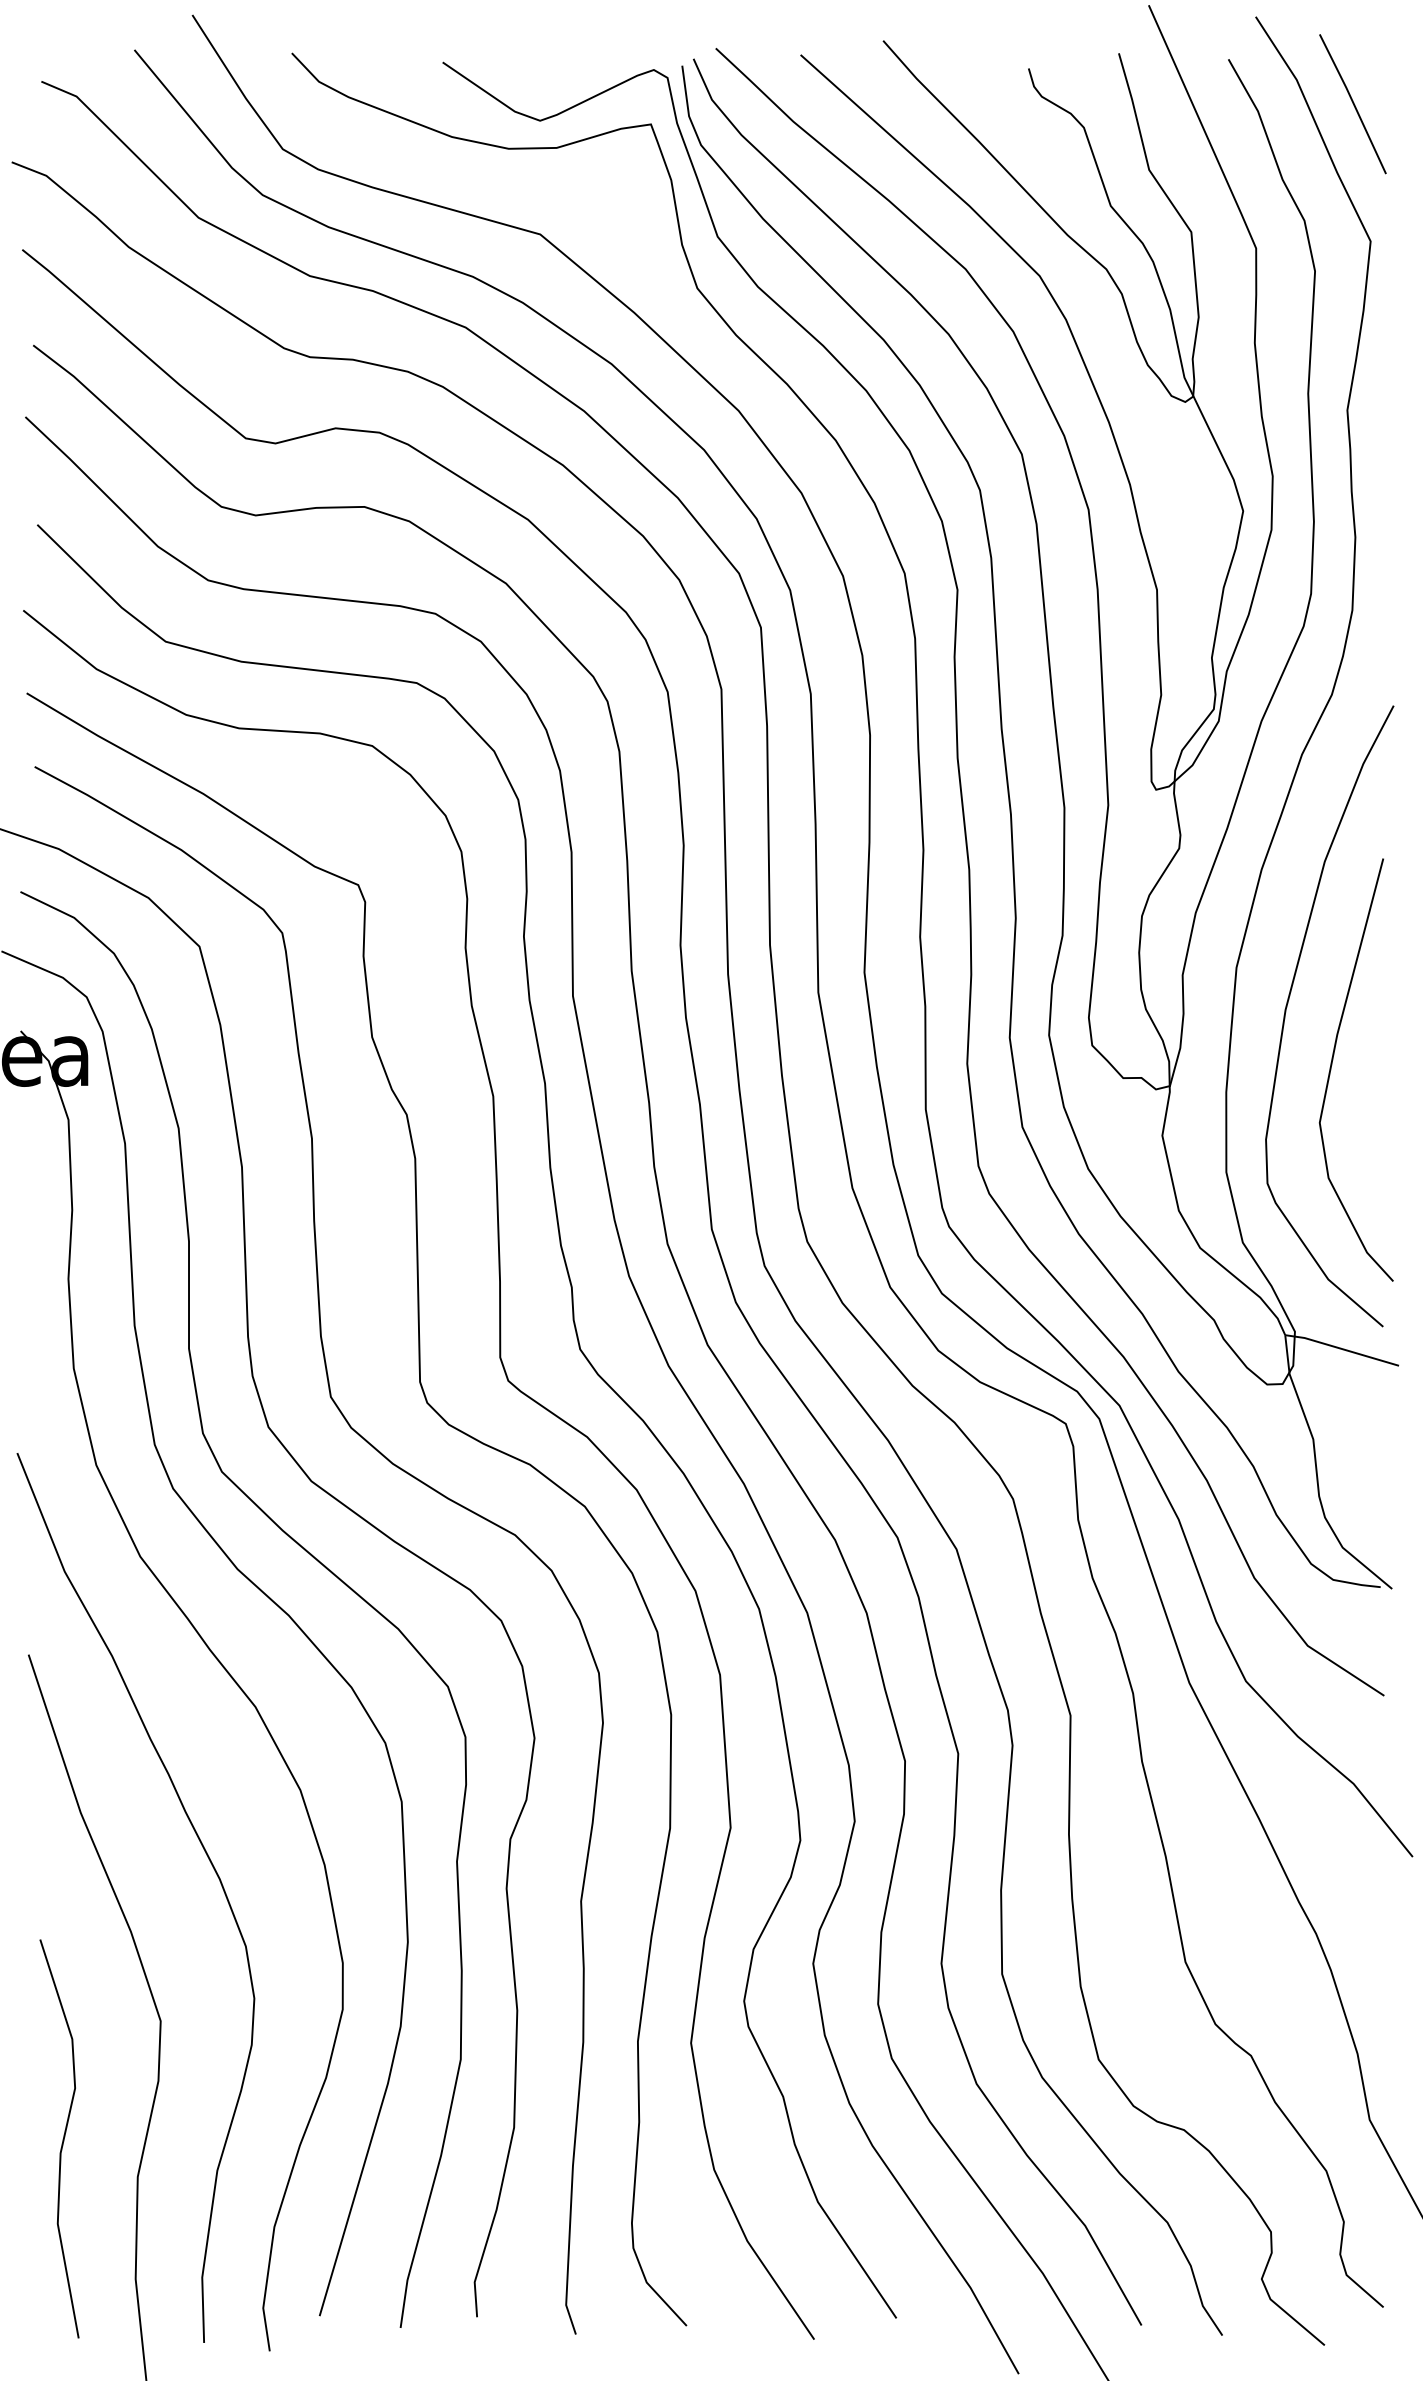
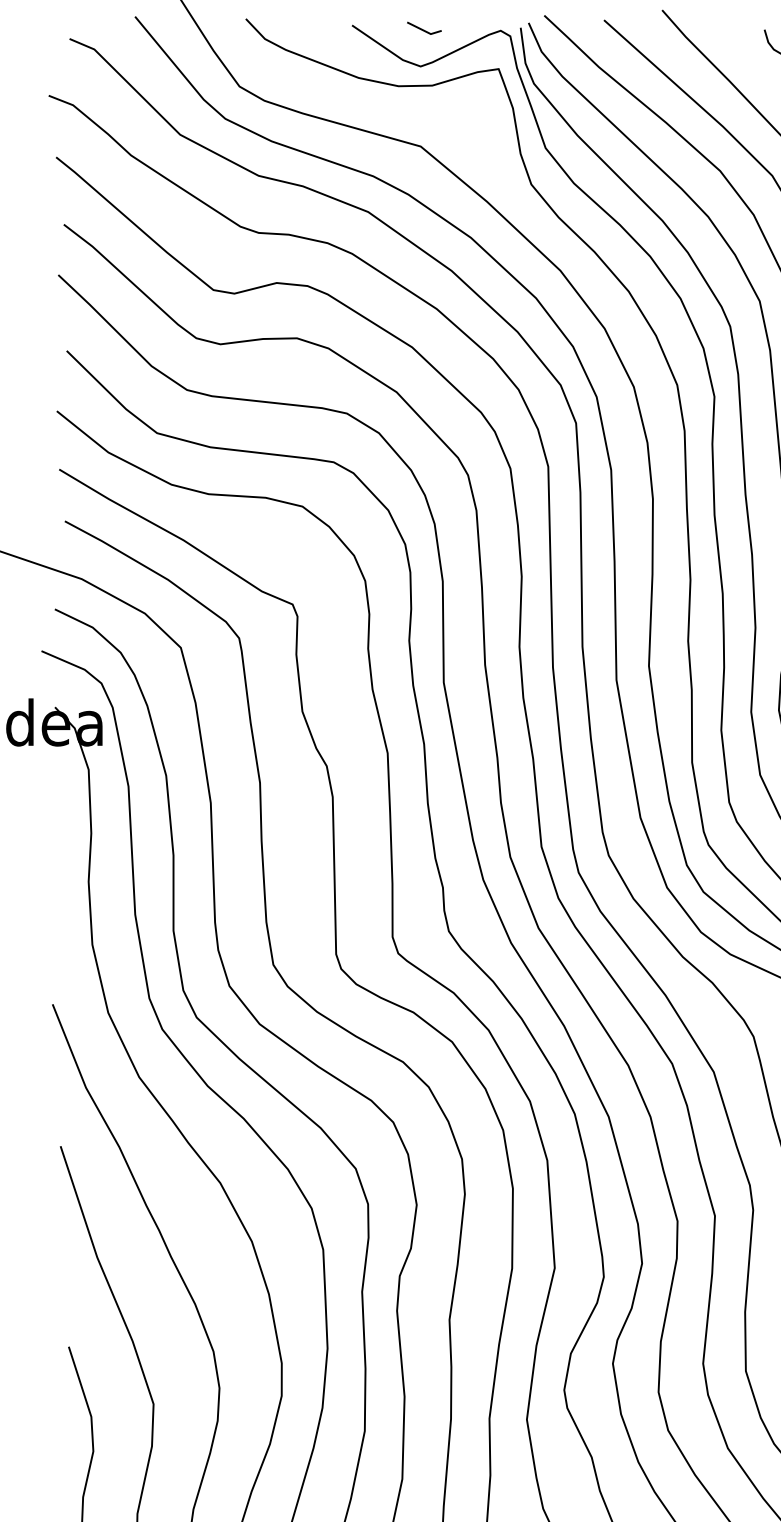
line: (544, 68) -> (423, 29), added

